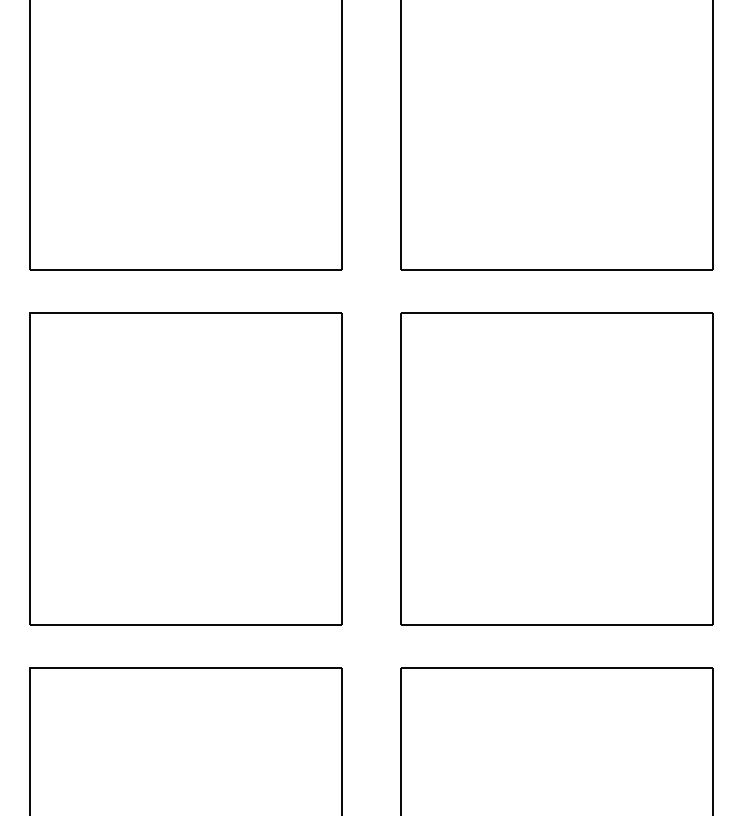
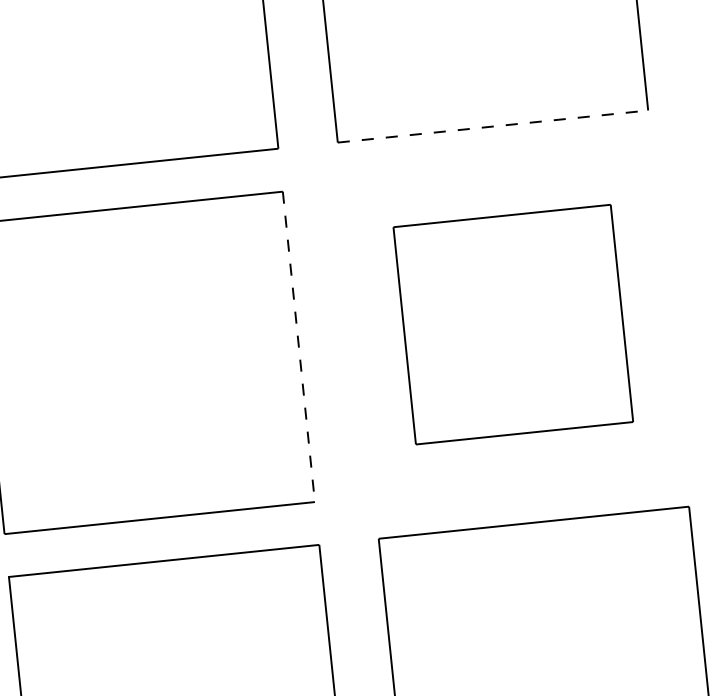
line: (557, 270) -> (493, 126), solid -> dashed
part: (556, 468) -> (512, 324), size x0.7
line: (341, 469) -> (298, 347), solid -> dashed

